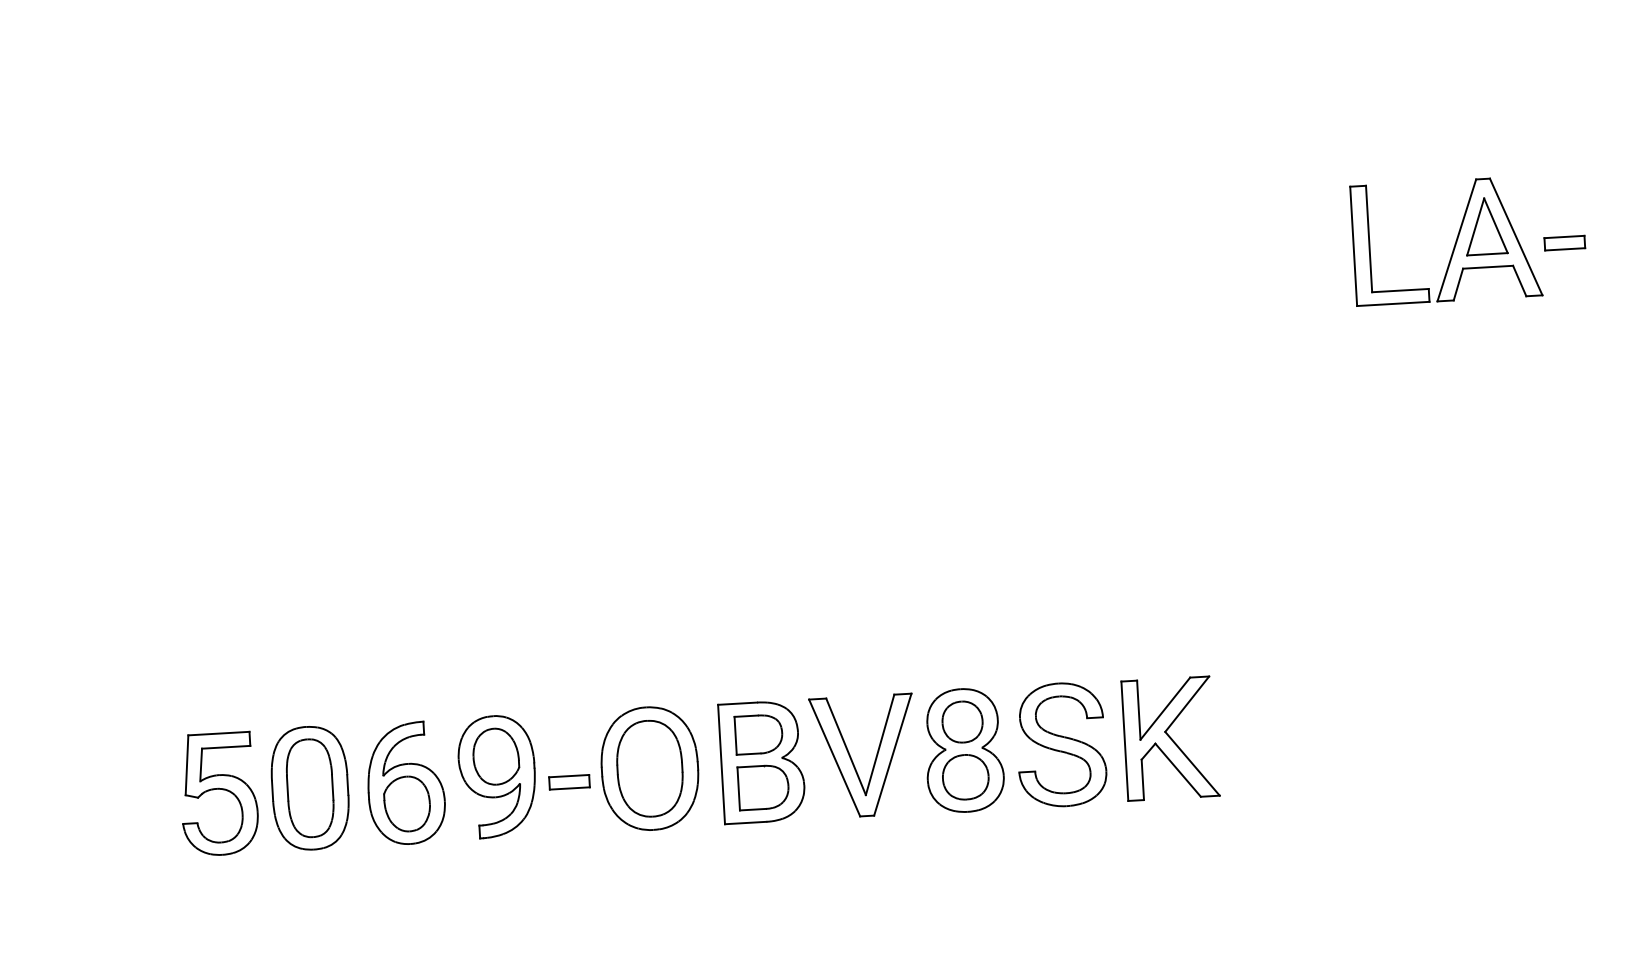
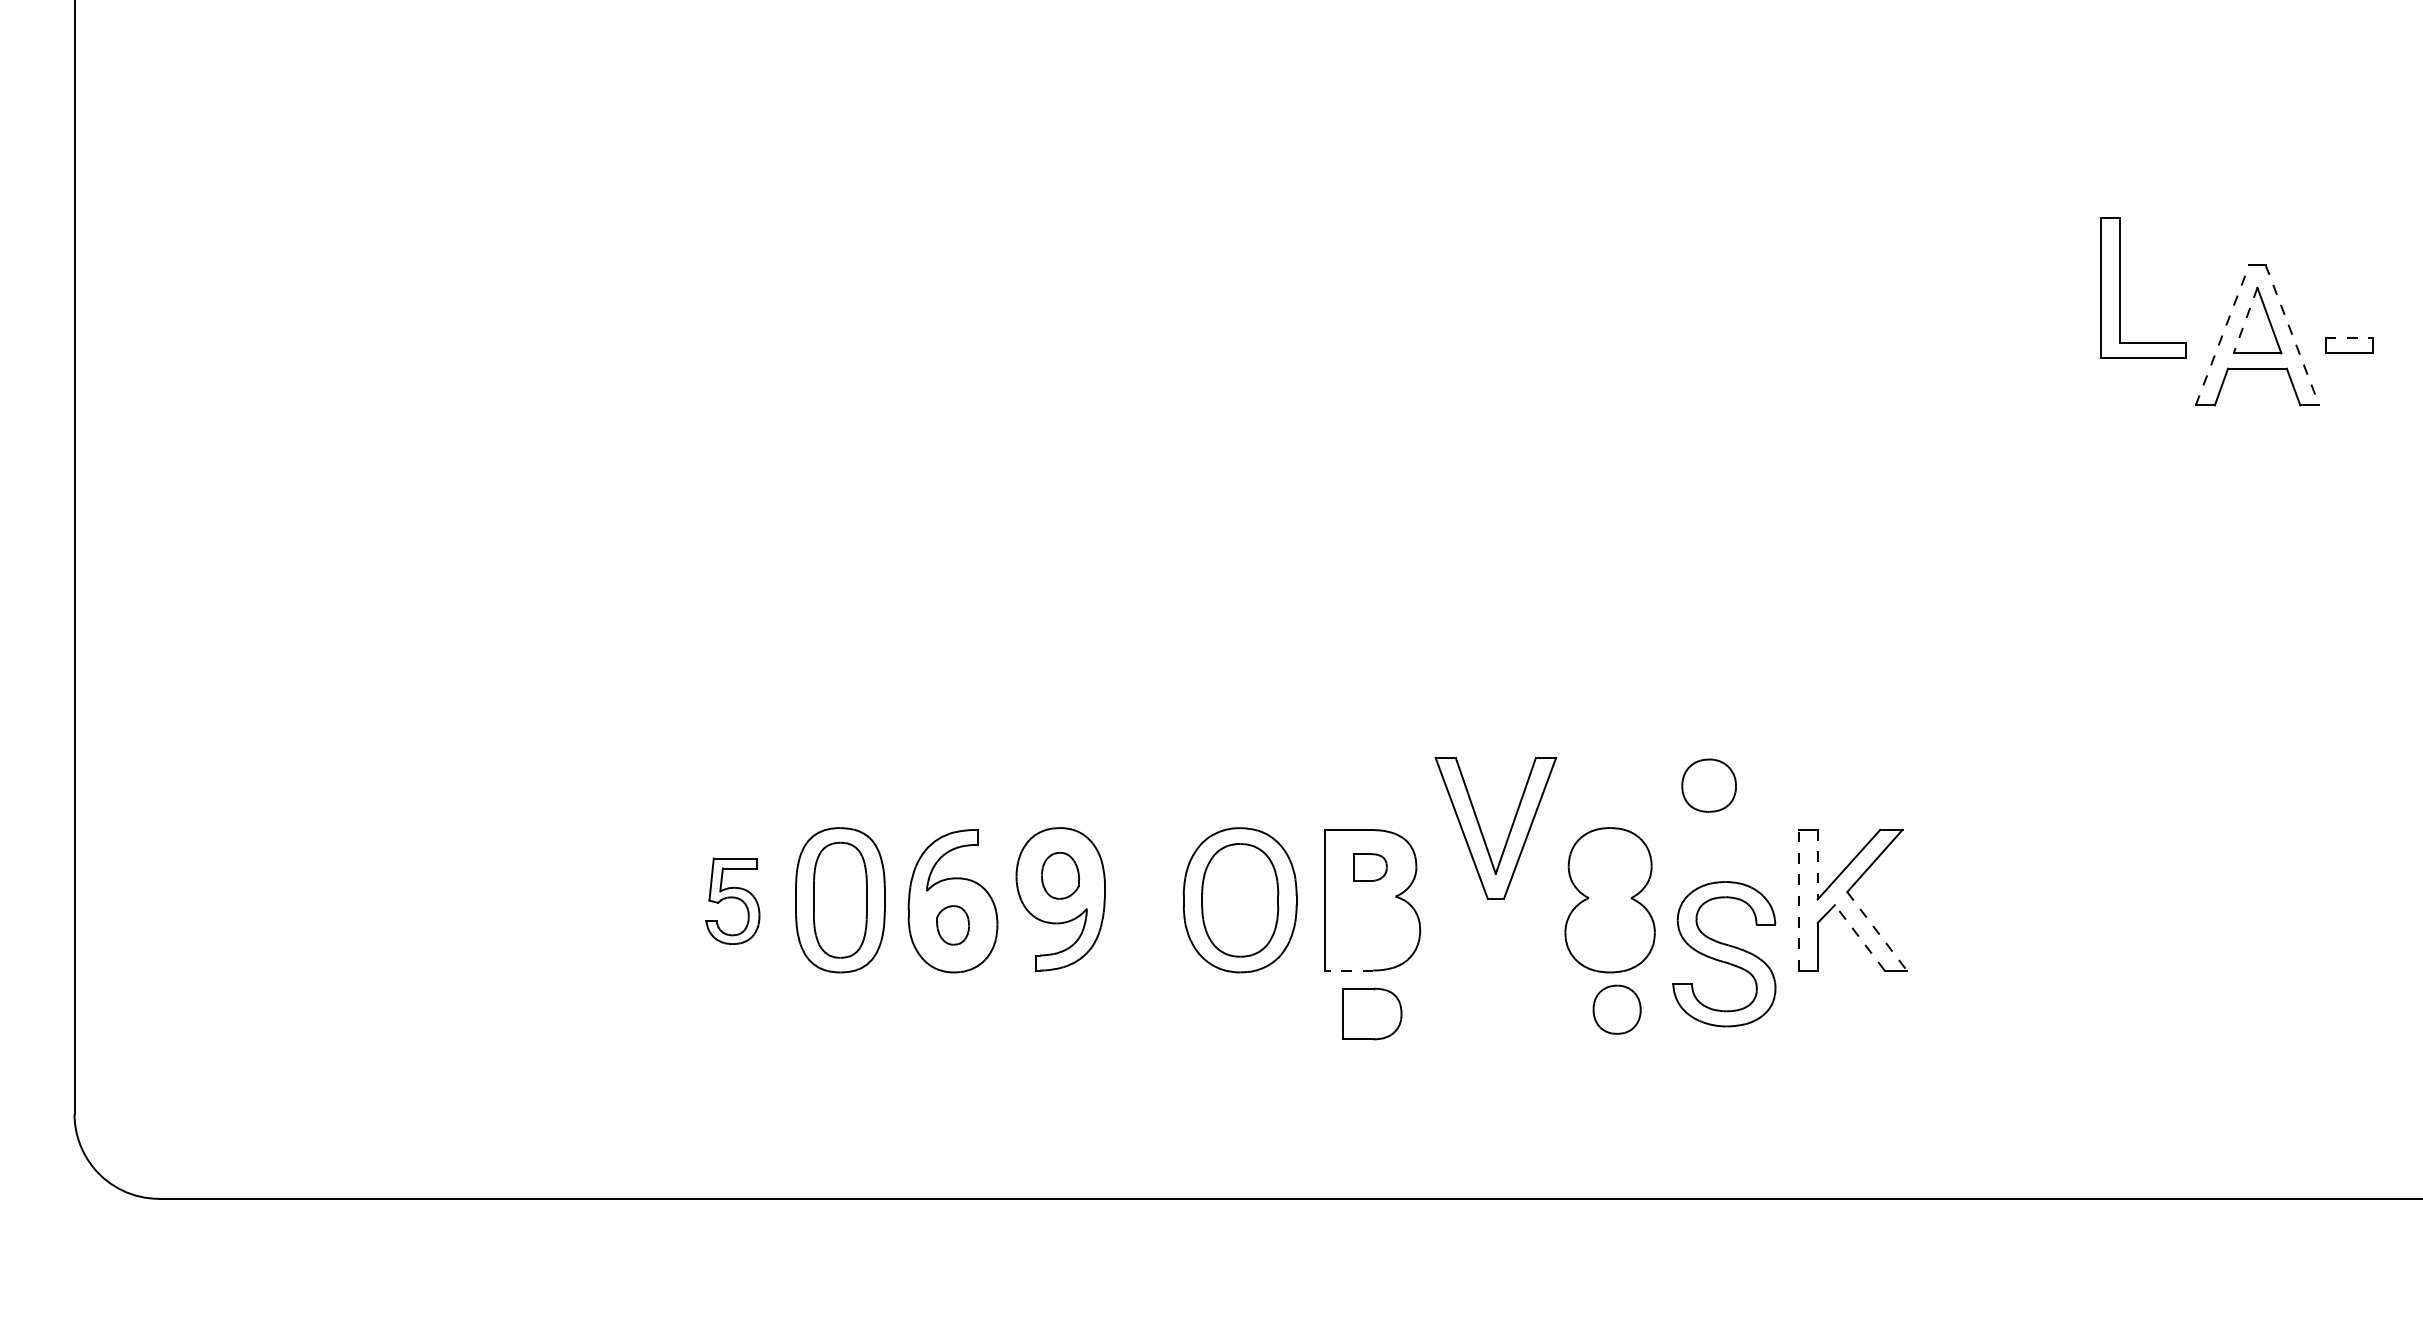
line: (1475, 226) -> (2245, 320), solid -> dashed
line: (1516, 237) -> (2292, 335), solid -> dashed
line: (1564, 237) -> (2349, 338), solid -> dashed
line: (1456, 239) -> (2222, 334), solid -> dashed
part: (1370, 244) -> (2120, 287), moved
line: (1138, 710) -> (1817, 864), solid -> dashed
part: (962, 721) -> (1616, 1009), moved
part: (759, 734) -> (1370, 867), size x0.6
line: (1125, 740) -> (1799, 899), solid -> dashed
part: (1061, 745) -> (1724, 954), moved
part: (496, 756) -> (1060, 875), size x0.7
part: (852, 759) -> (1482, 831), moved
line: (1192, 763) -> (1877, 931), solid -> dashed
line: (1177, 769) -> (1859, 937), solid -> dashed
part: (965, 777) -> (1708, 785), moved
part: (569, 782) -> (1144, 910), removed
part: (763, 787) -> (1372, 1013), moved
part: (218, 794) -> (732, 901), size x0.6
part: (406, 804) -> (952, 925), size x0.6
line: (745, 823) -> (1348, 970), solid -> dashed

